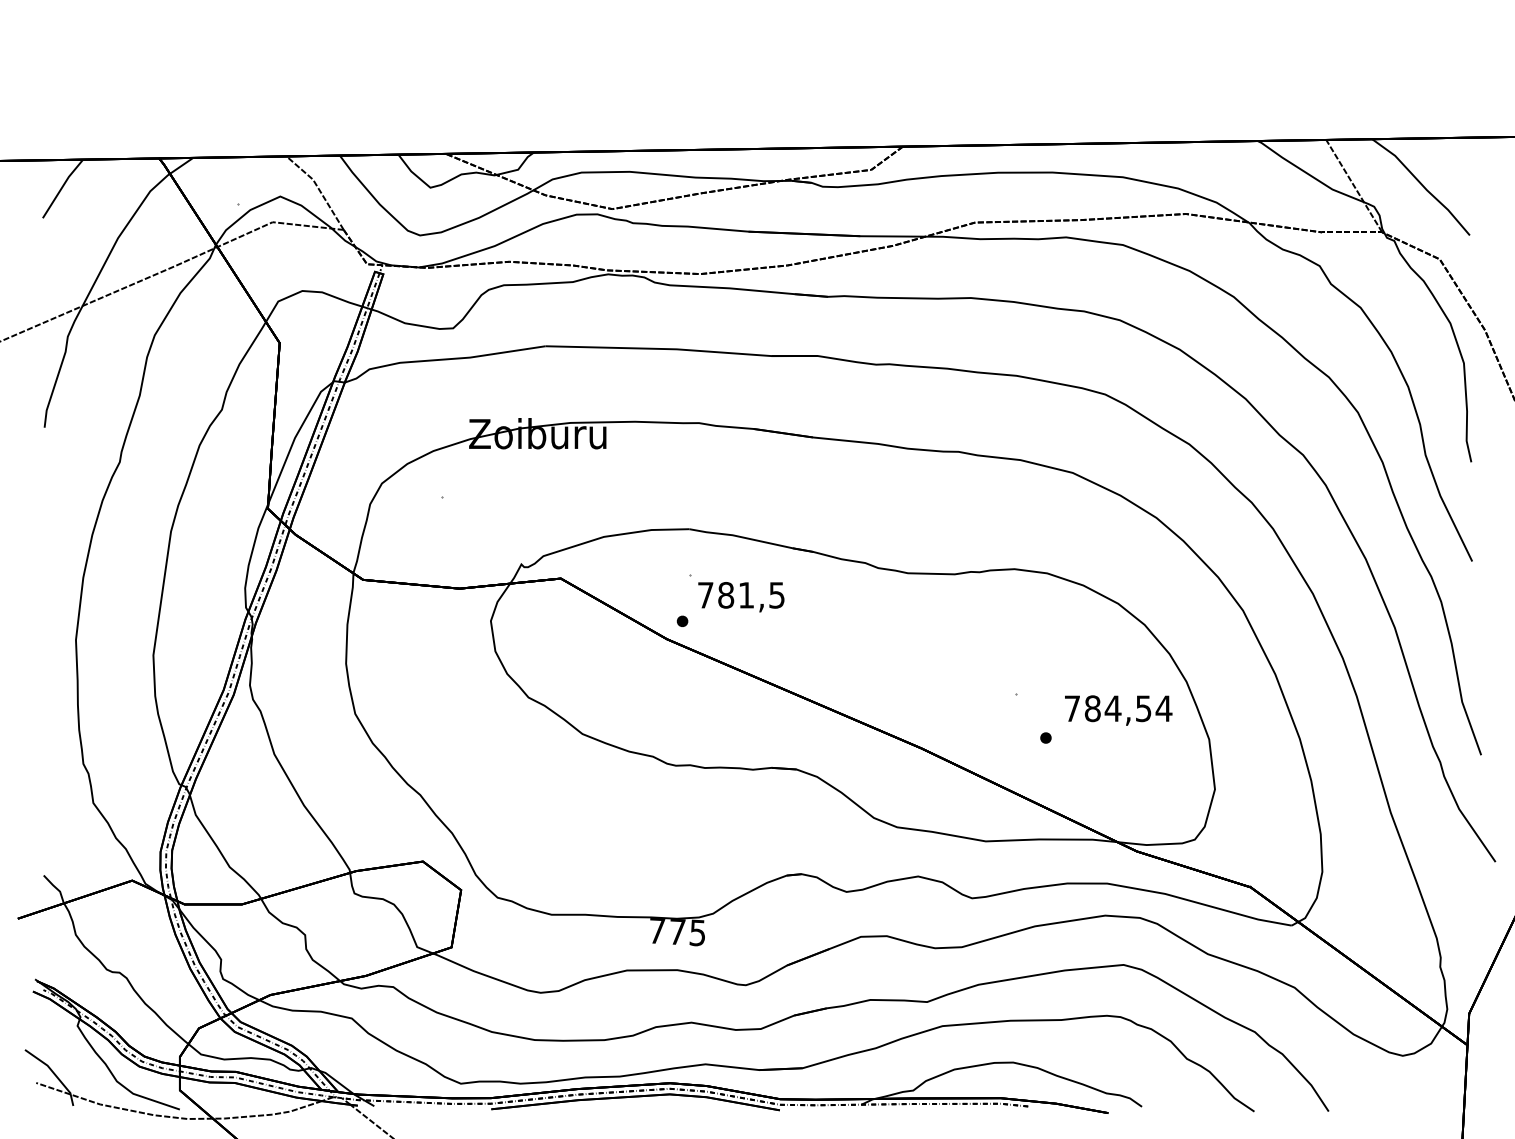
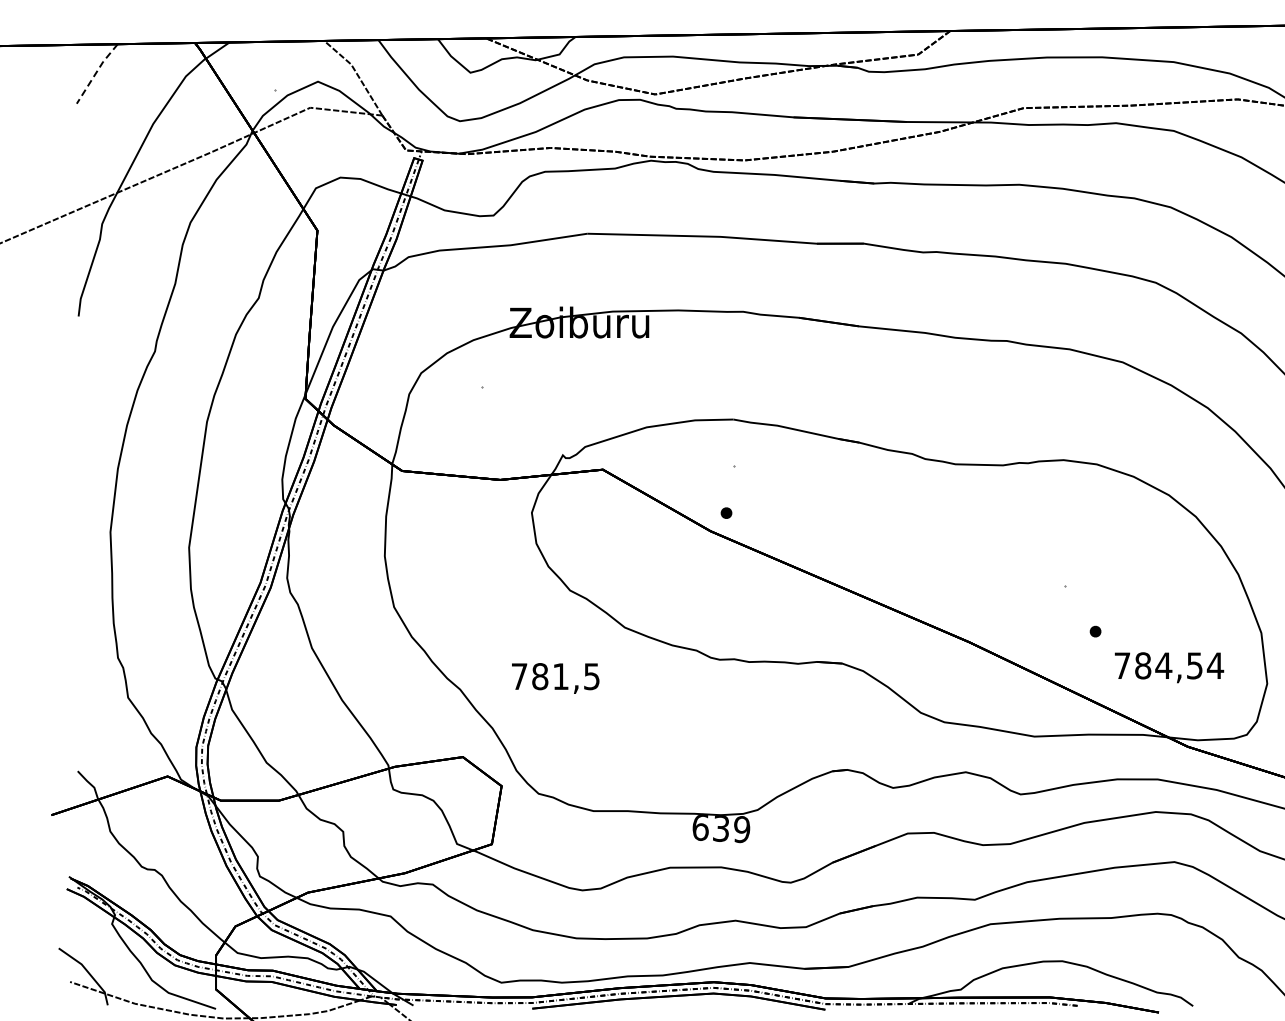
line: (61, 187) -> (95, 72), solid -> dashed
text: (741, 597) -> (555, 678), moved
text: (1118, 710) -> (1169, 667), moved
text: (677, 932) -> (721, 829), 775 -> 639

